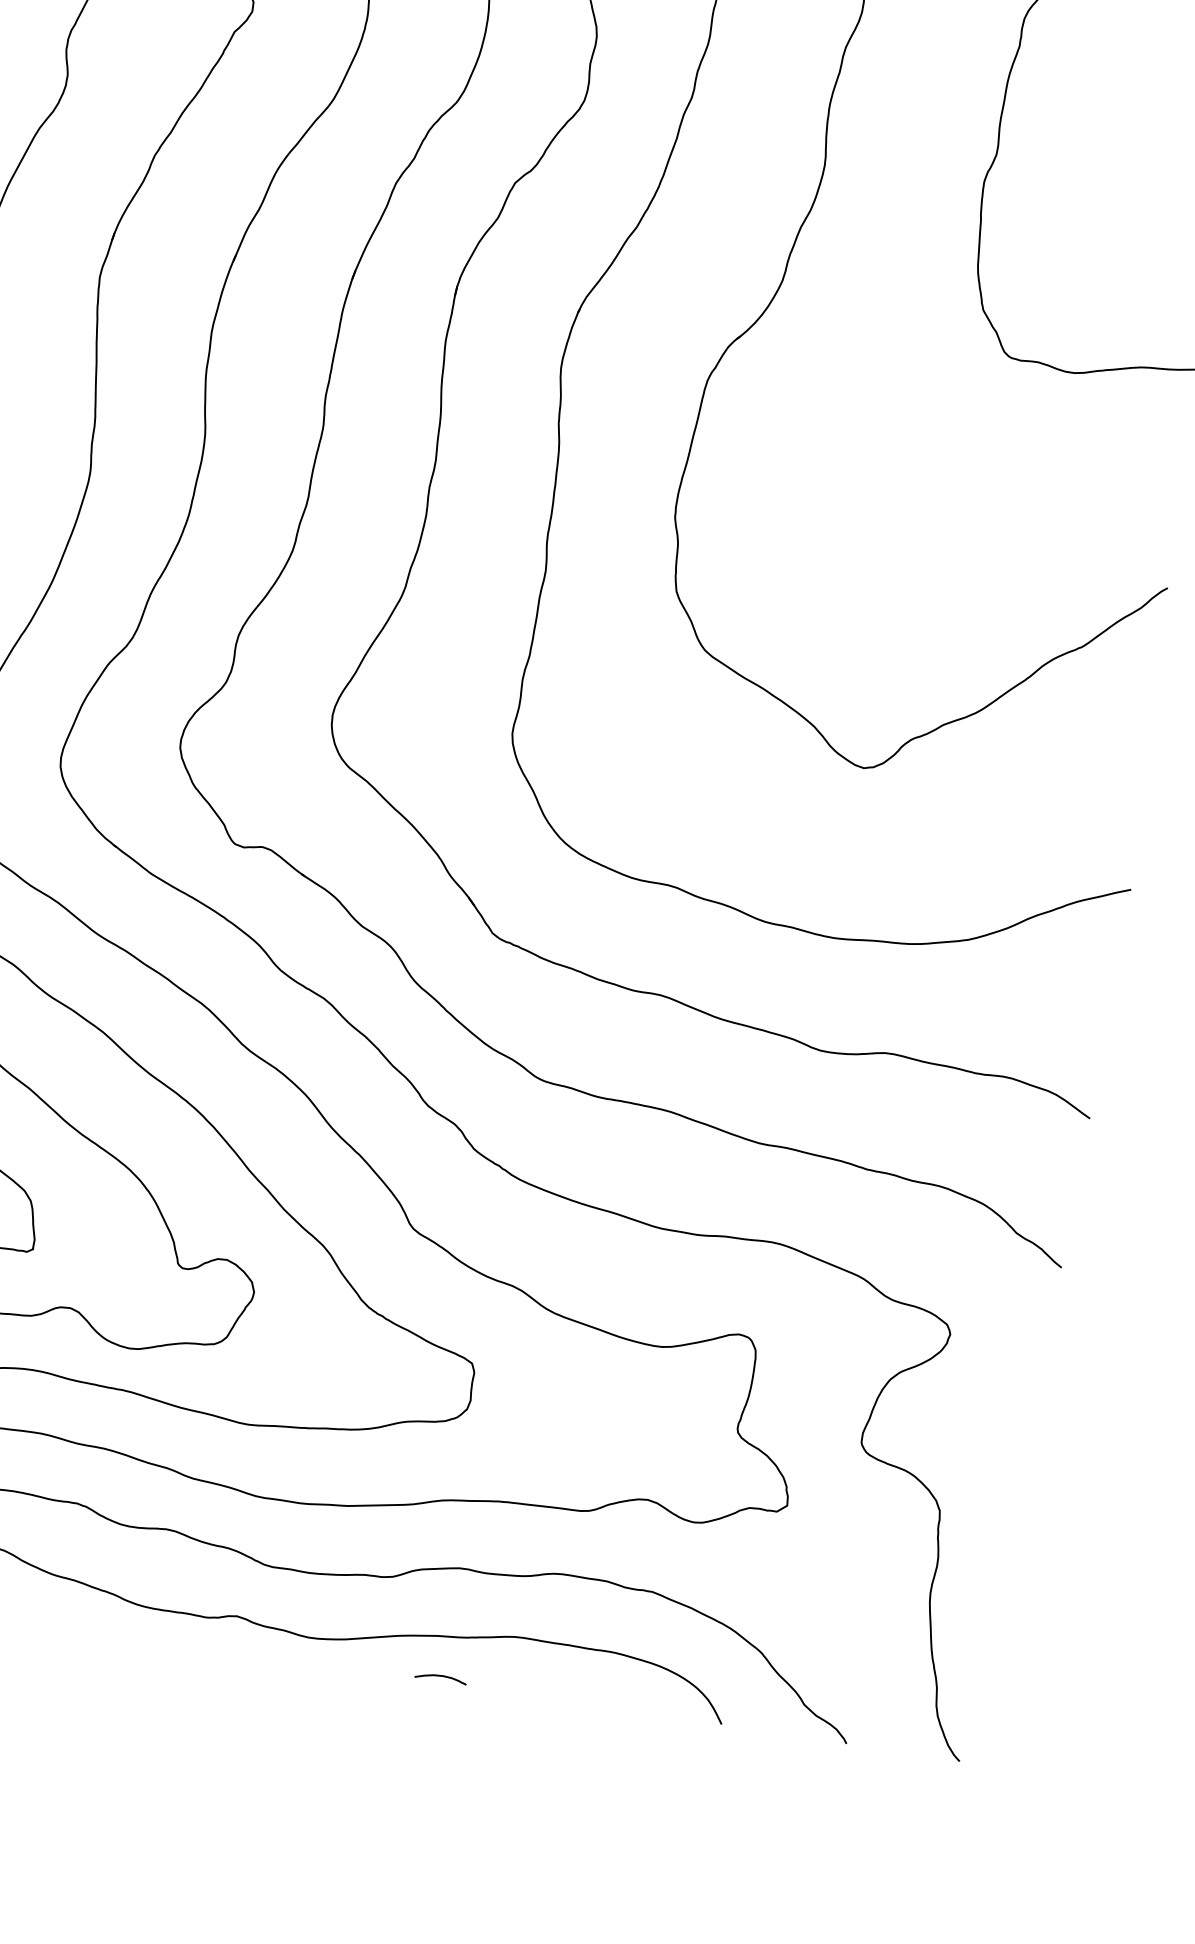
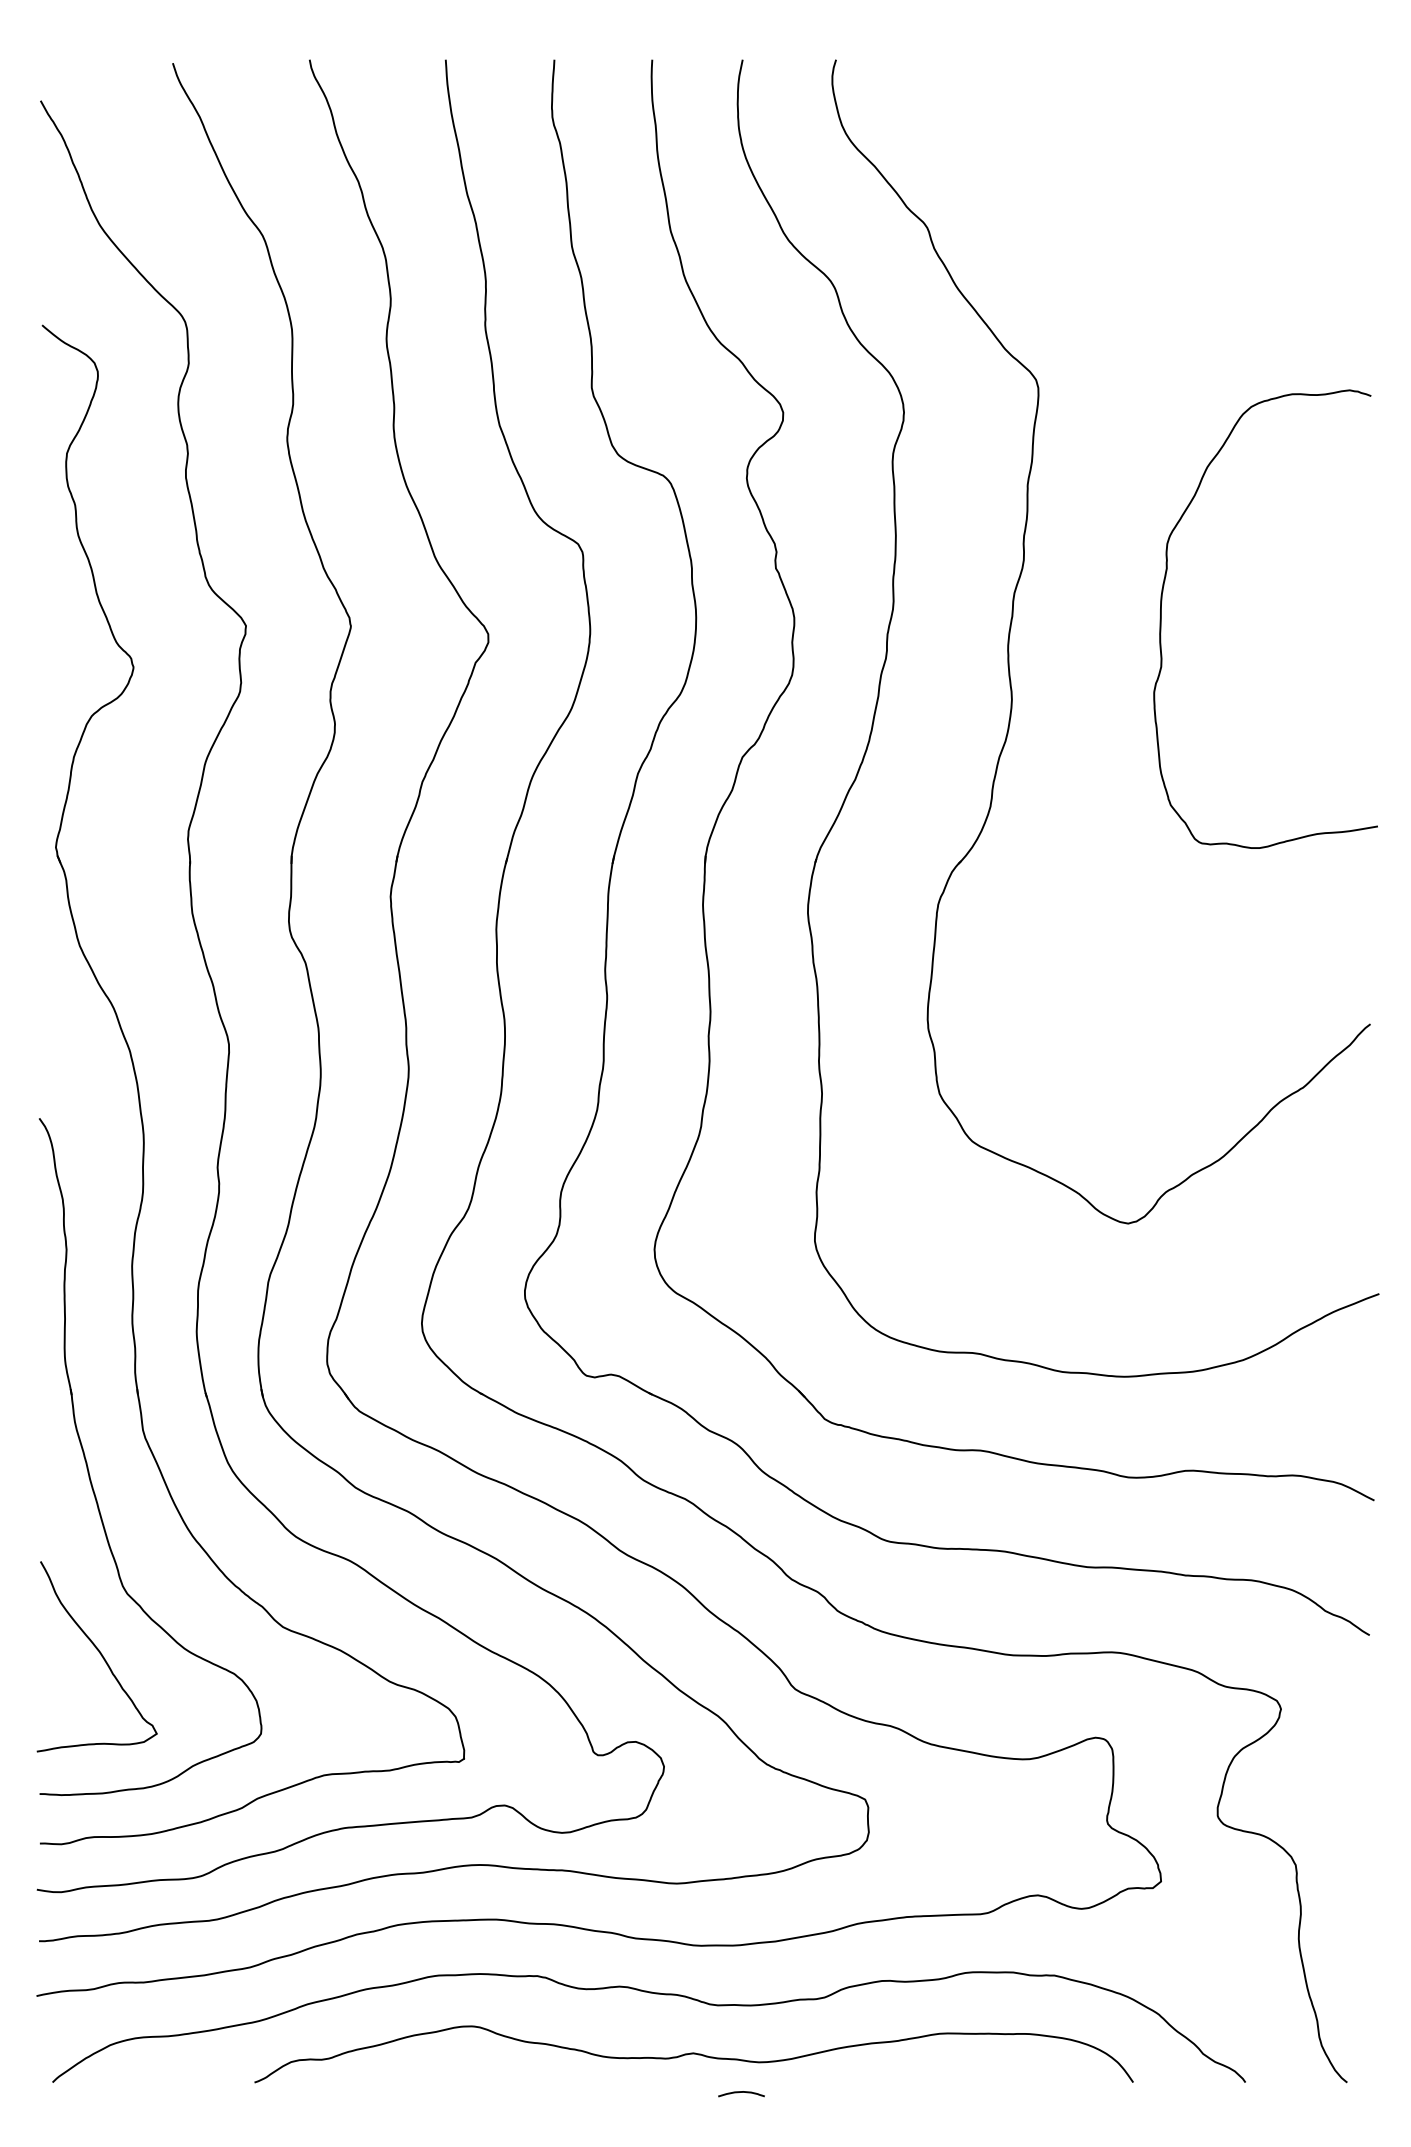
curve: (441, 1676) -> (741, 2092), moved

